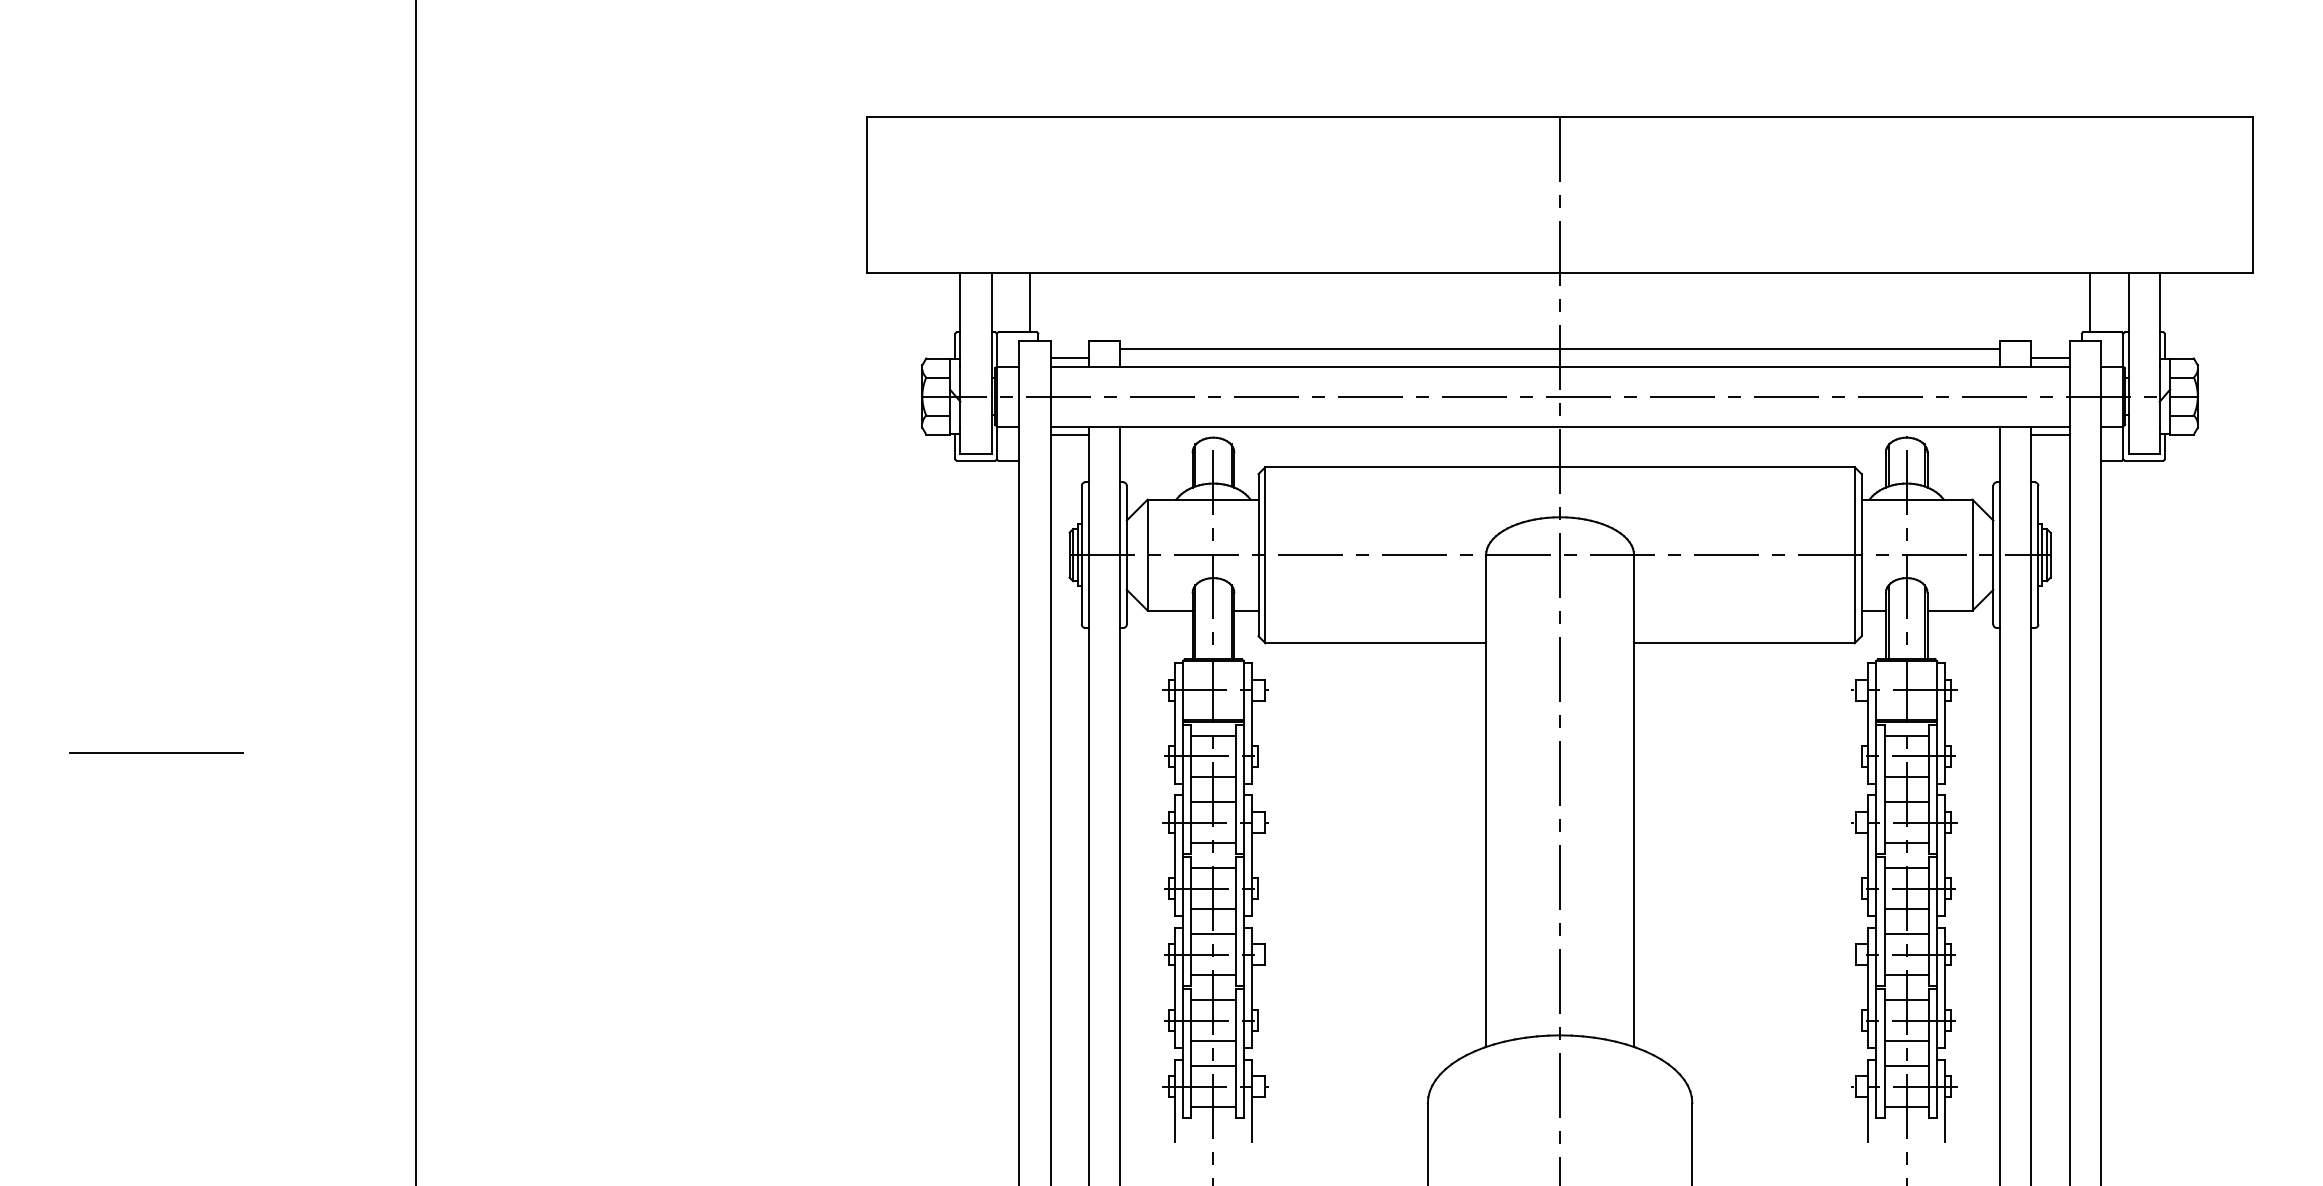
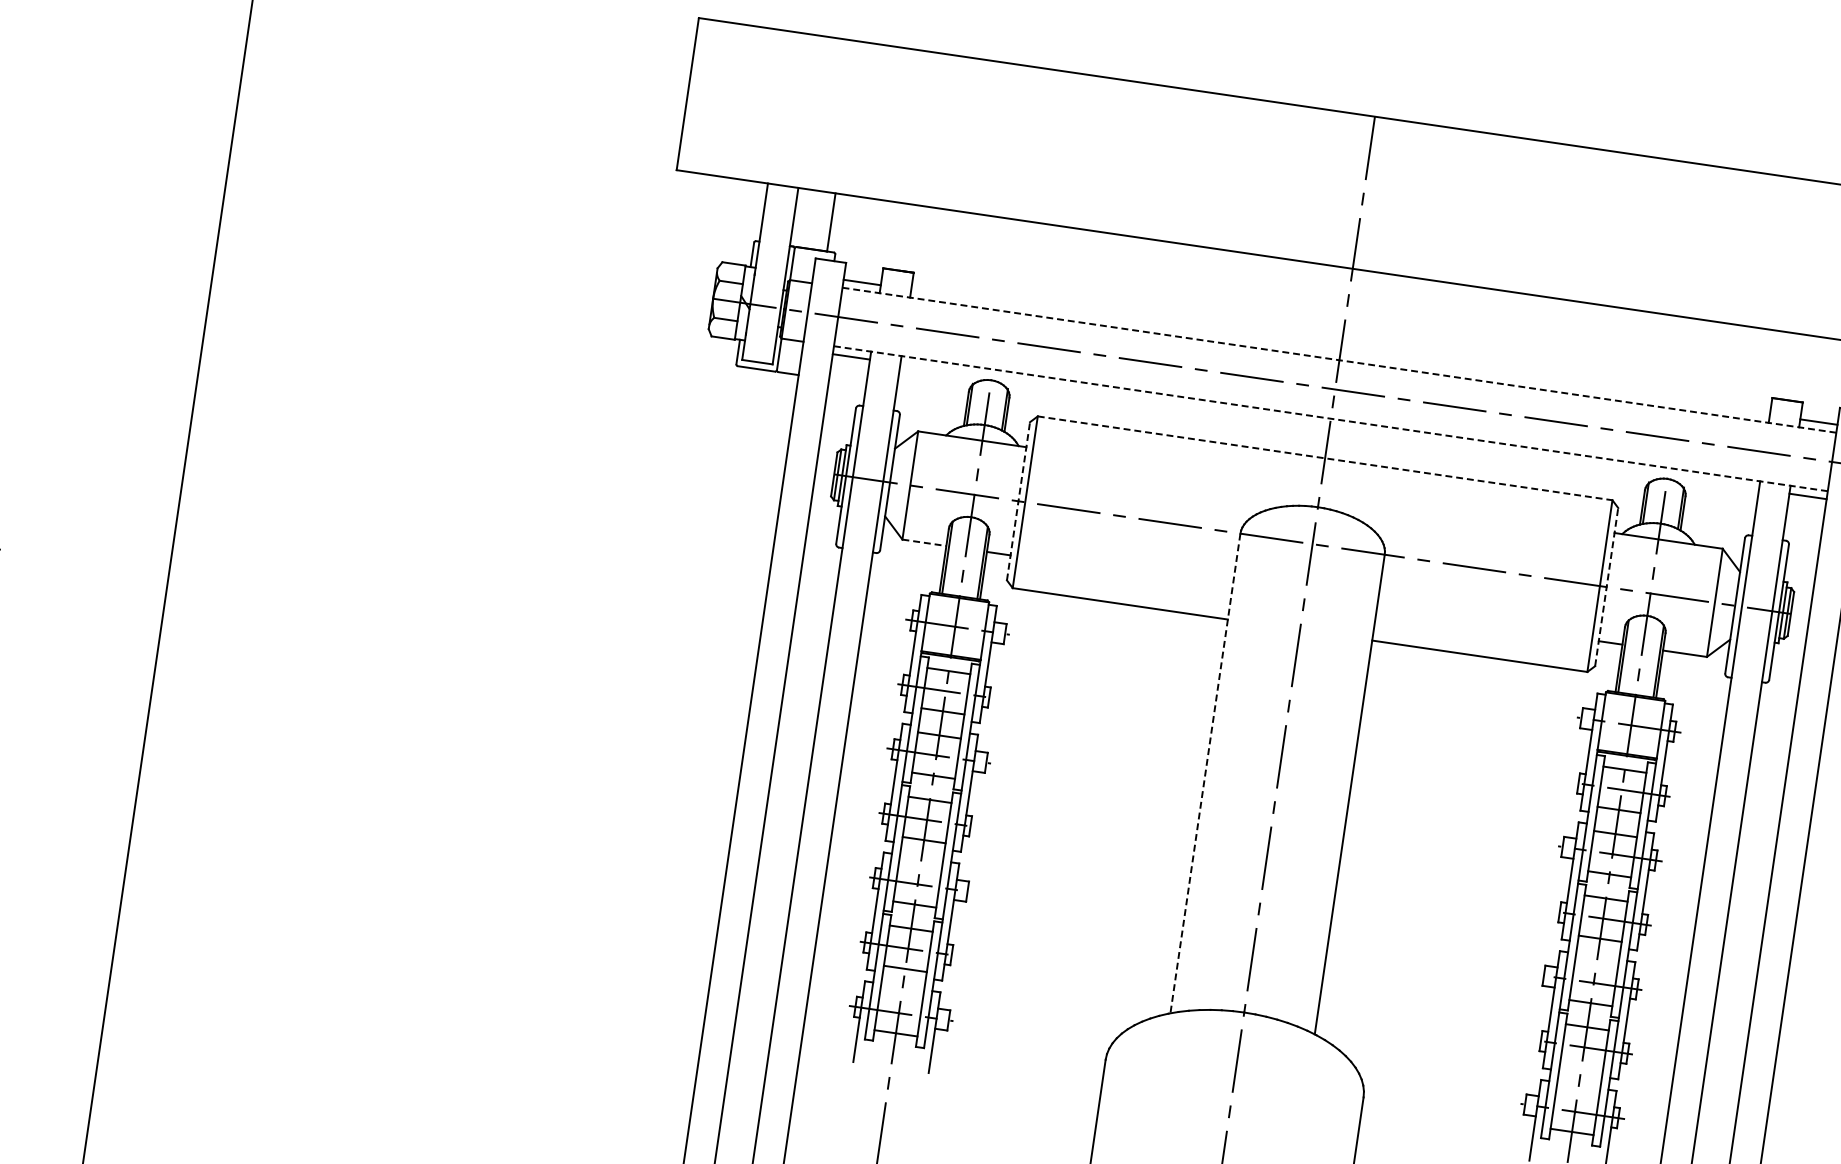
line: (1559, 348) -> (1341, 342), removed
line: (1560, 366) -> (1339, 360), solid -> dashed
line: (1560, 426) -> (1331, 418), solid -> dashed
line: (1560, 467) -> (1325, 458), solid -> dashed
line: (1258, 554) -> (1018, 500), solid -> dashed
line: (1861, 554) -> (1606, 586), solid -> dashed
line: (1170, 610) -> (924, 542), solid -> dashed
line: (1486, 801) -> (1205, 773), solid -> dashed
line: (1213, 933) -> (920, 863), removed
line: (1906, 933) -> (1596, 962), removed
line: (1906, 1041) -> (1581, 1067), removed
line: (1213, 1065) -> (901, 992), removed
line: (1906, 1065) -> (1577, 1091), removed

